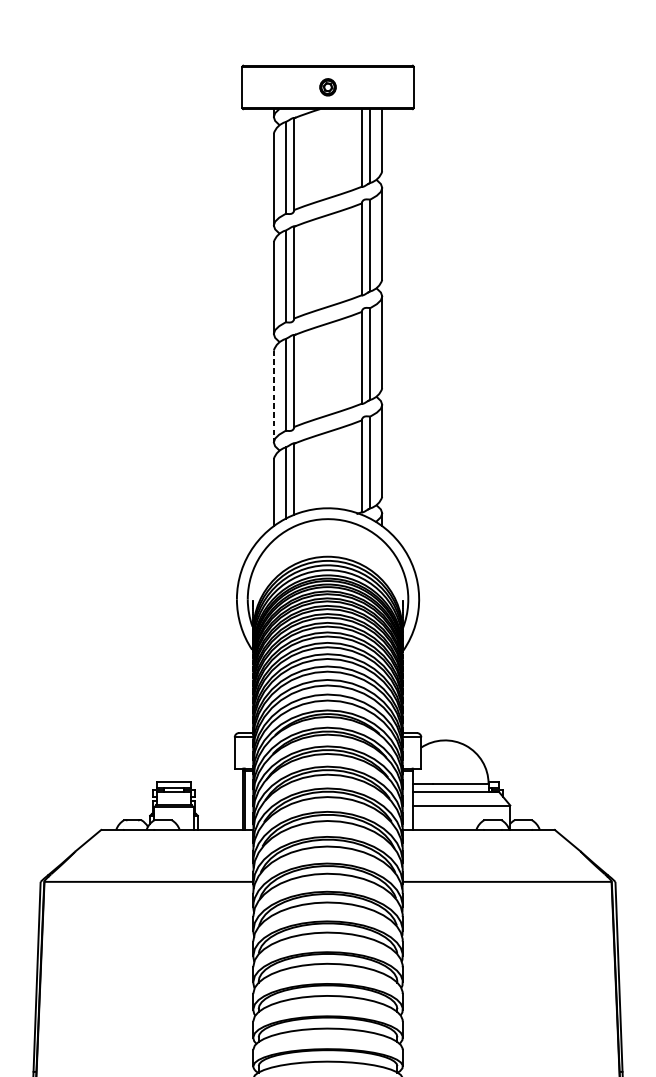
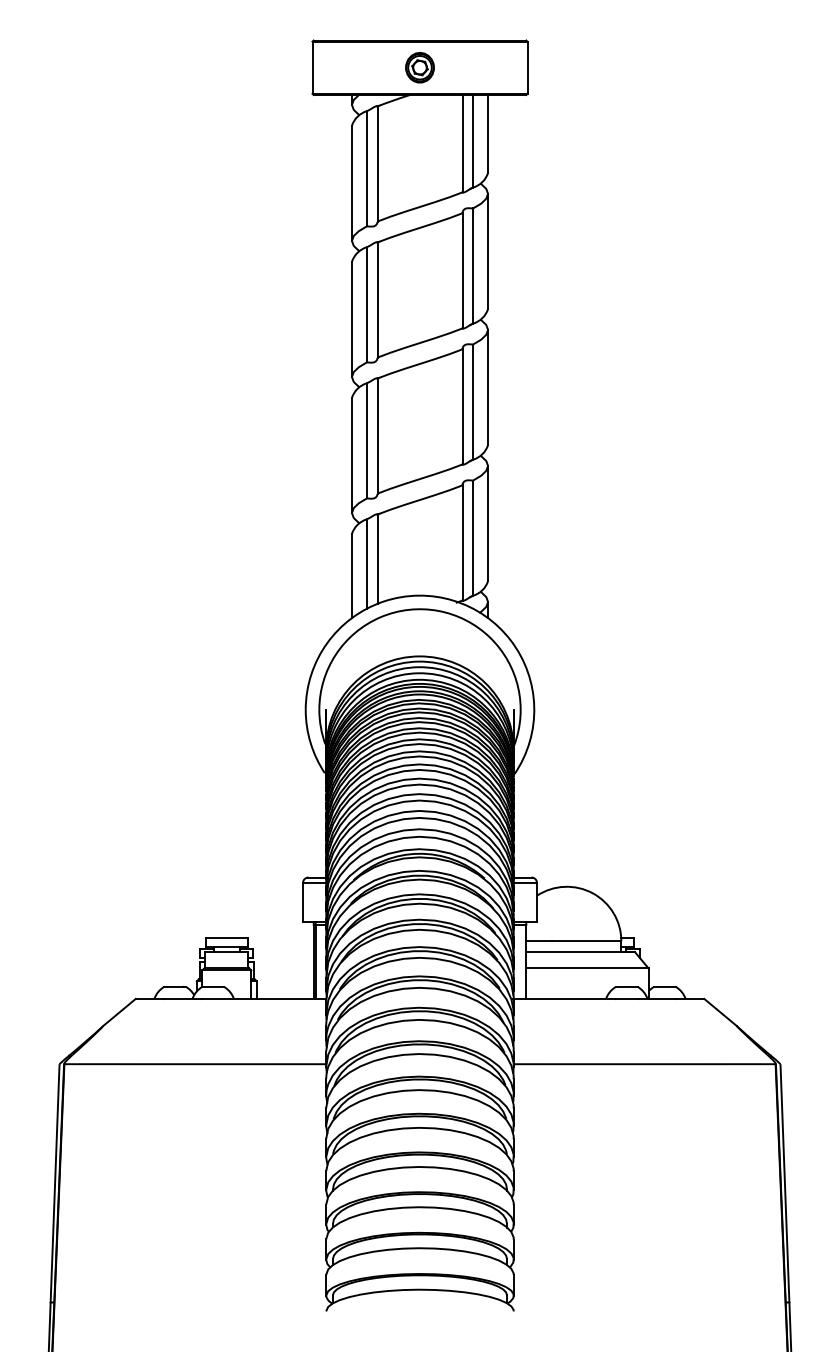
part: (327, 87) -> (419, 67), size x1.43
line: (273, 396) -> (351, 455), dashed -> solid

